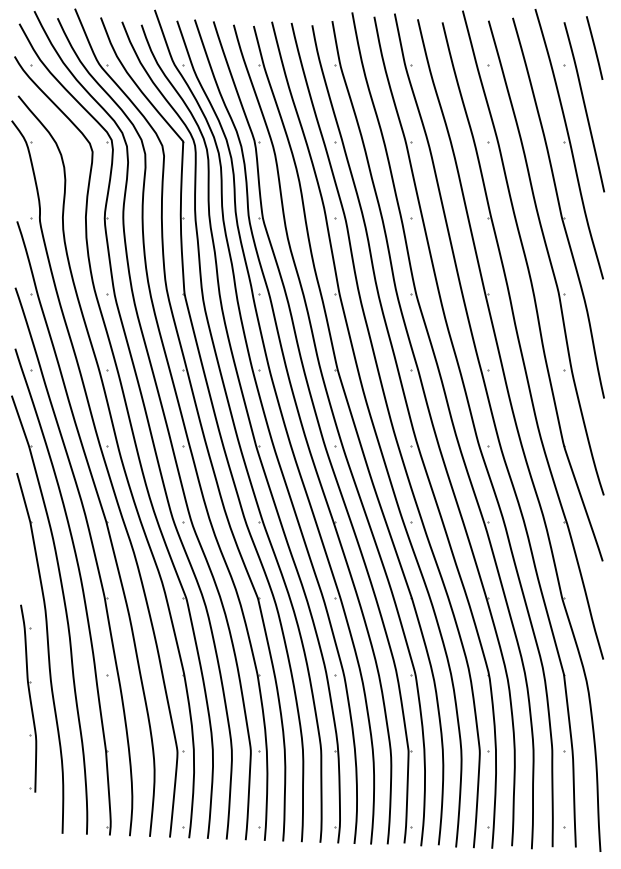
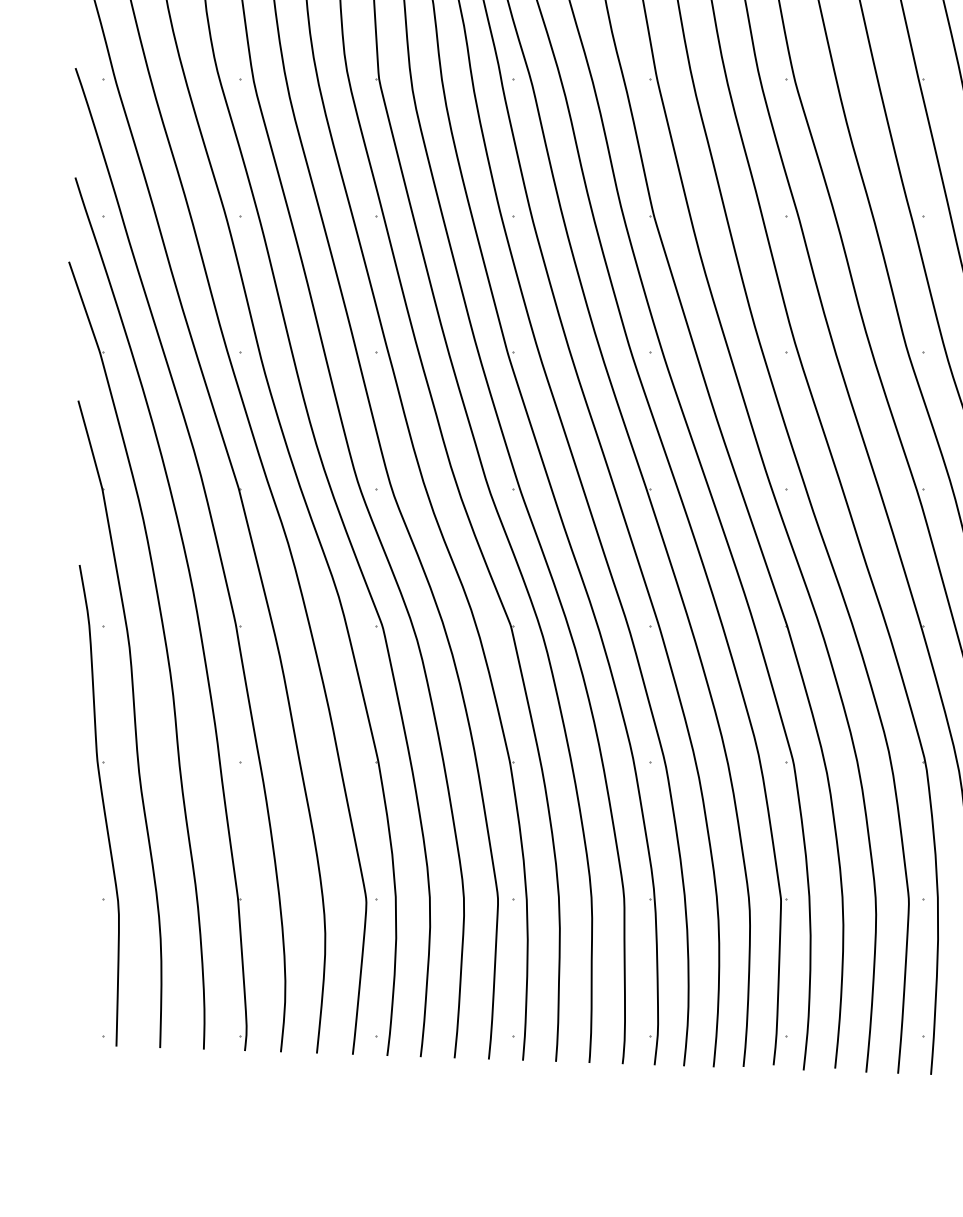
part: (28, 698) -> (99, 805), size x1.43

